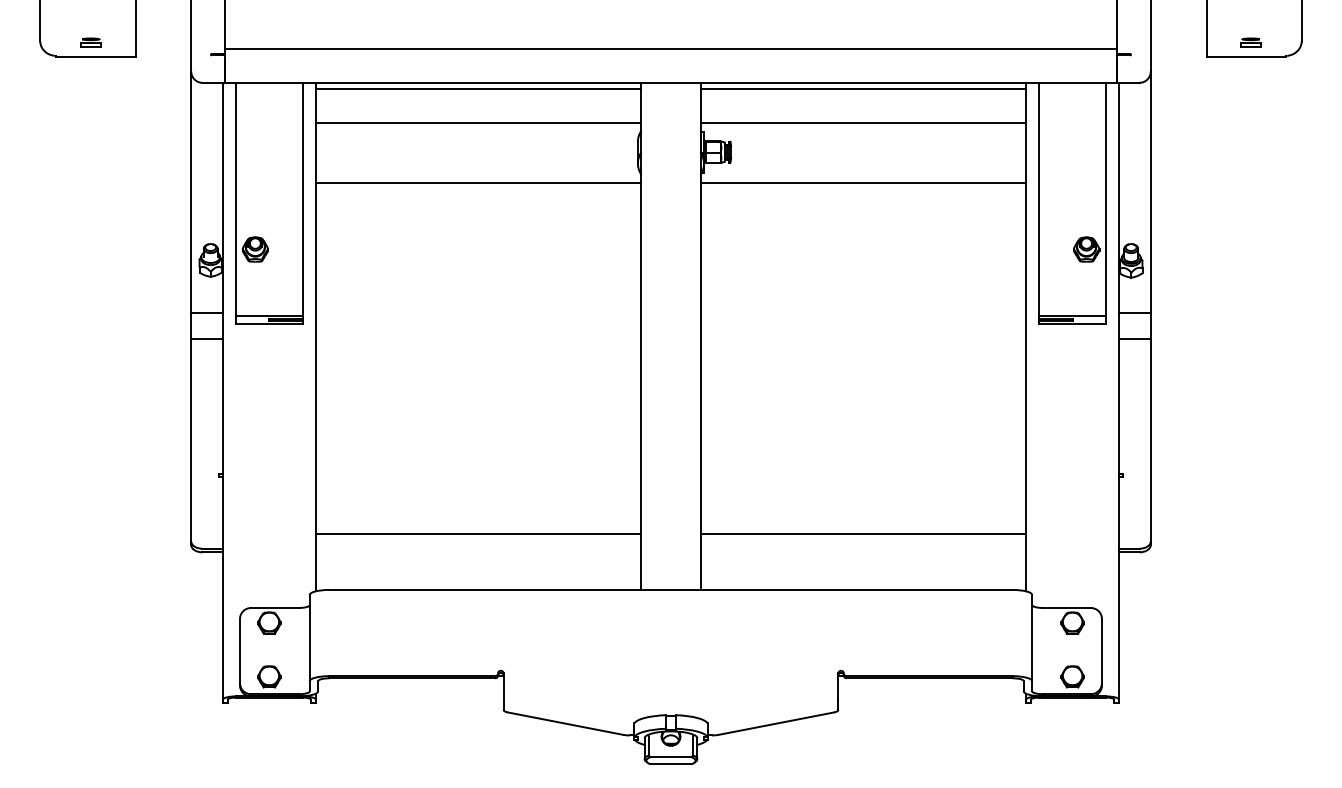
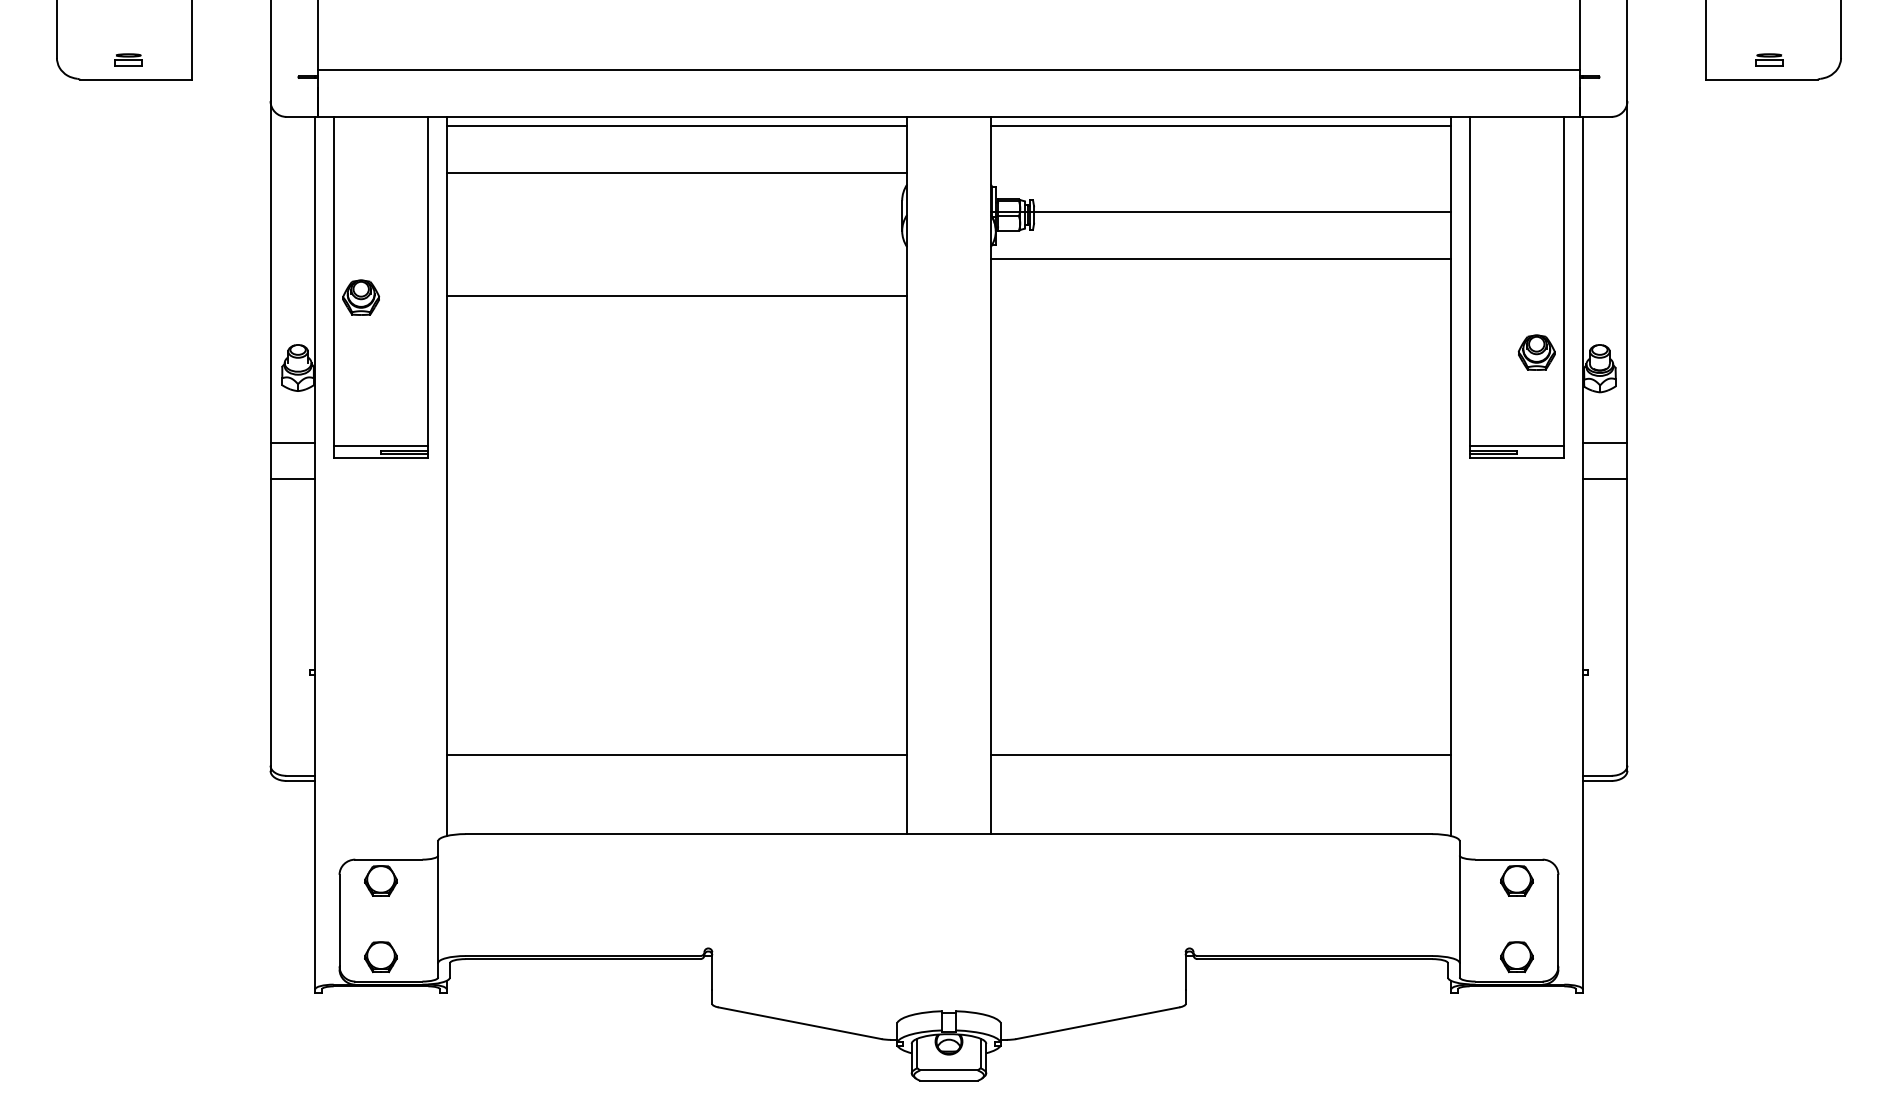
line: (862, 122) -> (1220, 212), moved
line: (478, 183) -> (676, 296), moved
part: (255, 249) -> (361, 297), moved

